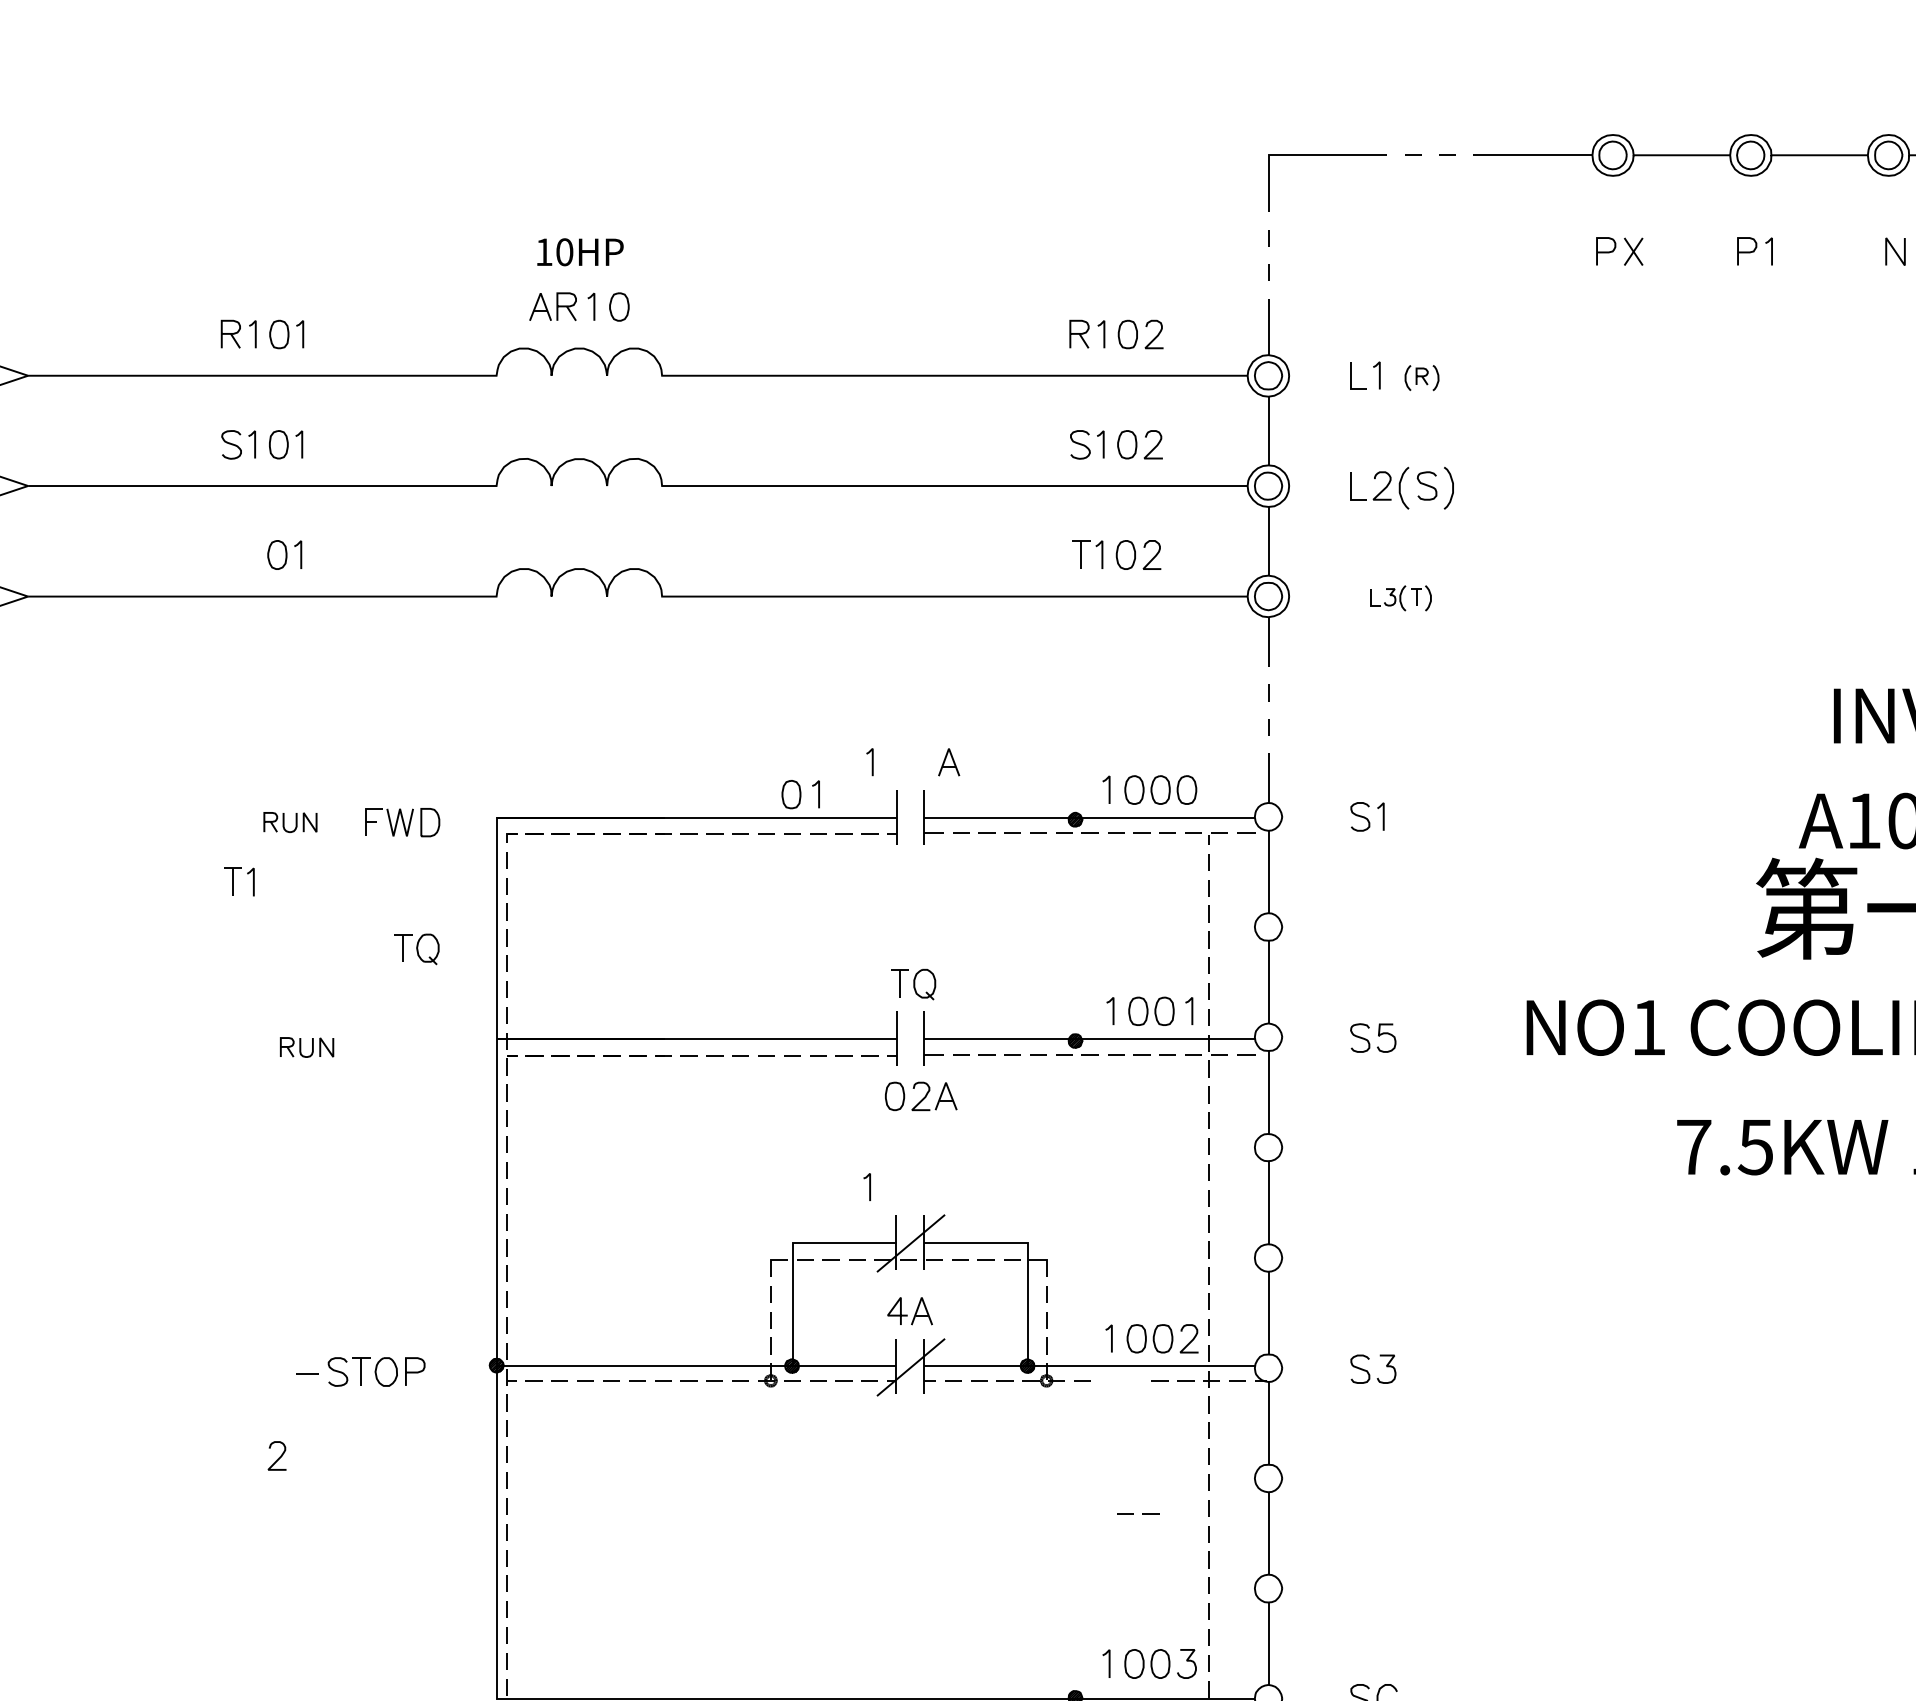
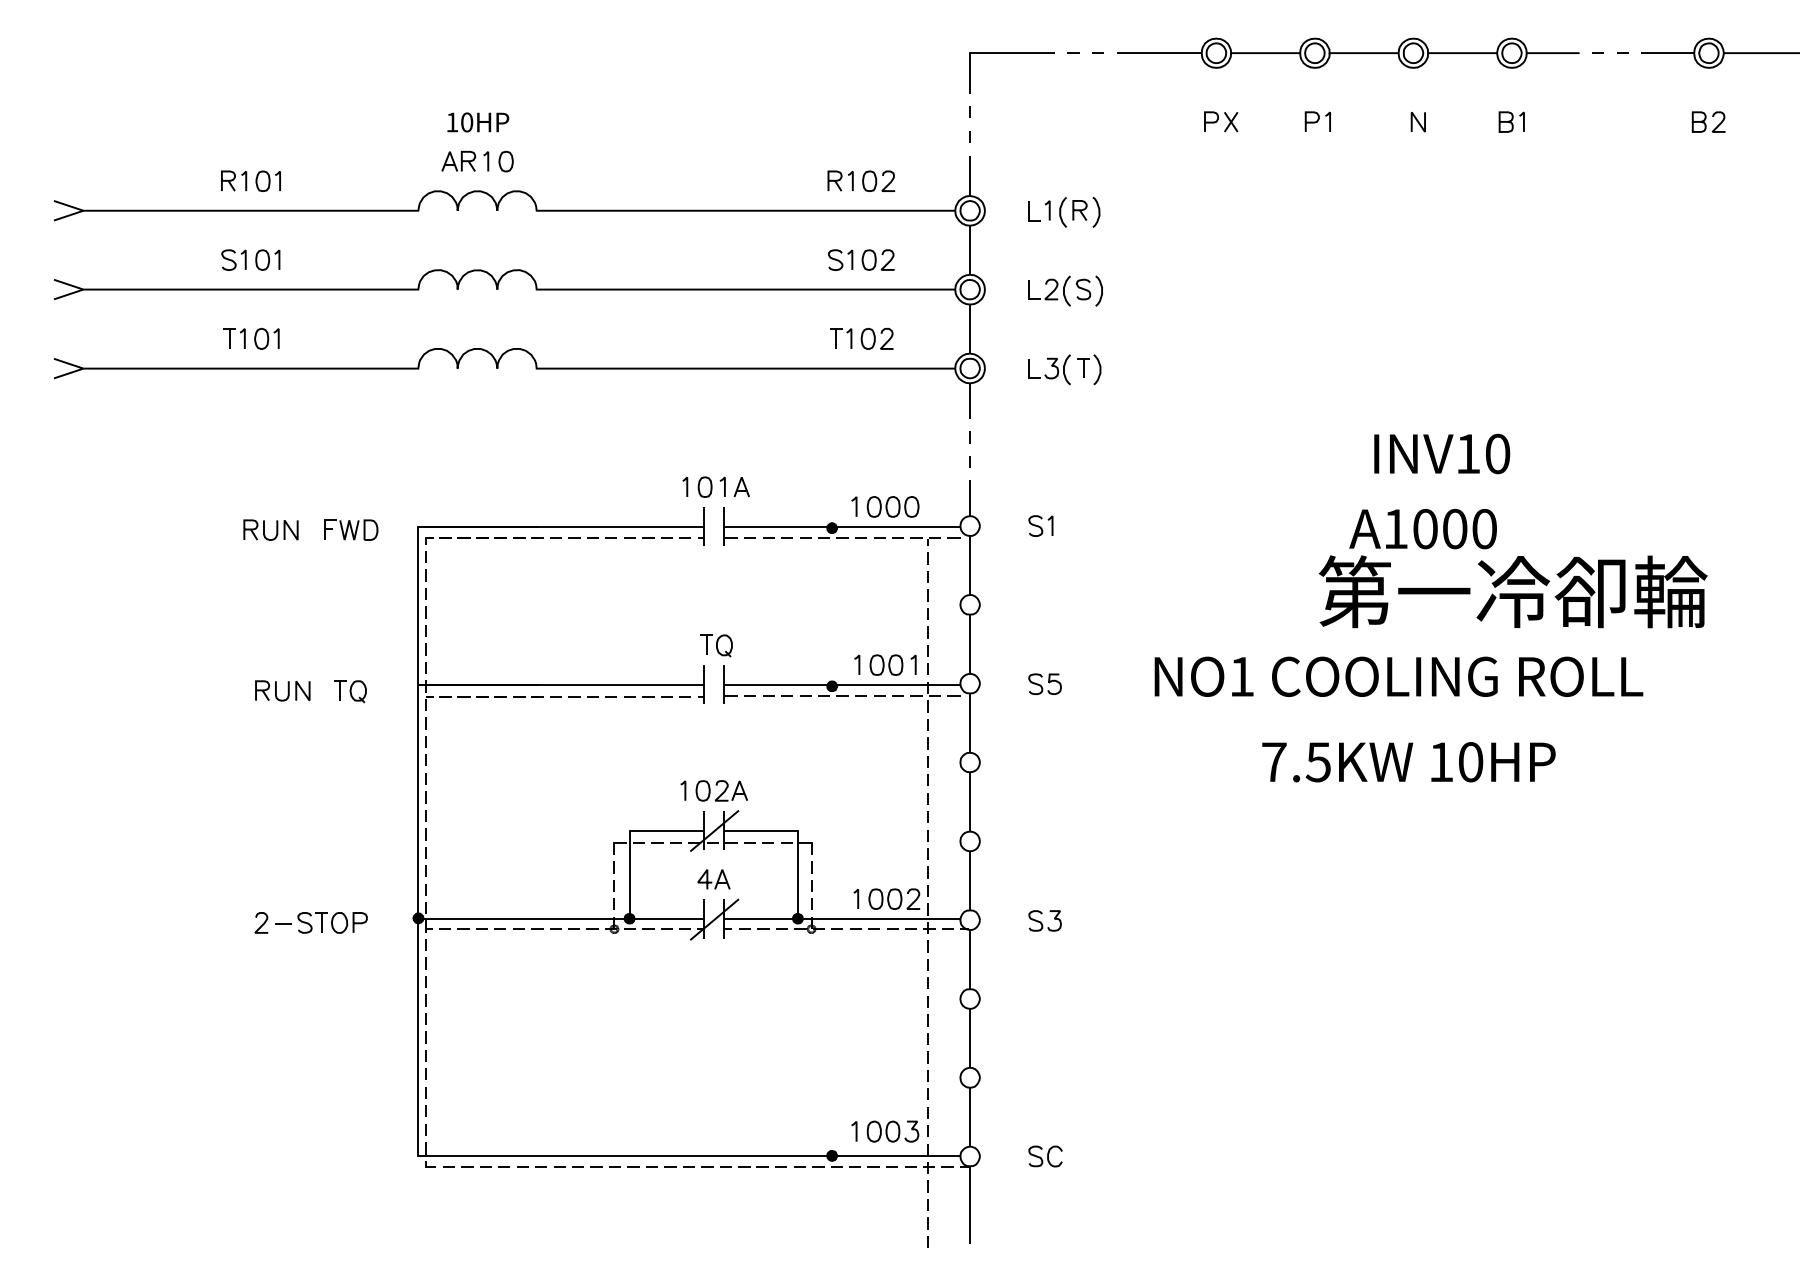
part: (1421, 378) -> (1079, 212), size x1.67
part: (1400, 597) -> (1064, 369), size x1.67
part: (800, 793) -> (711, 486), moved
part: (289, 821) -> (270, 529), size x1.43
part: (239, 881) -> (234, 338), moved
part: (417, 948) -> (350, 691), moved
part: (306, 1046) -> (282, 690), size x1.43
part: (920, 1095) -> (721, 790), moved
curve: (278, 1456) -> (262, 923), moved
line: (1133, 1512) -> (861, 928), moved

